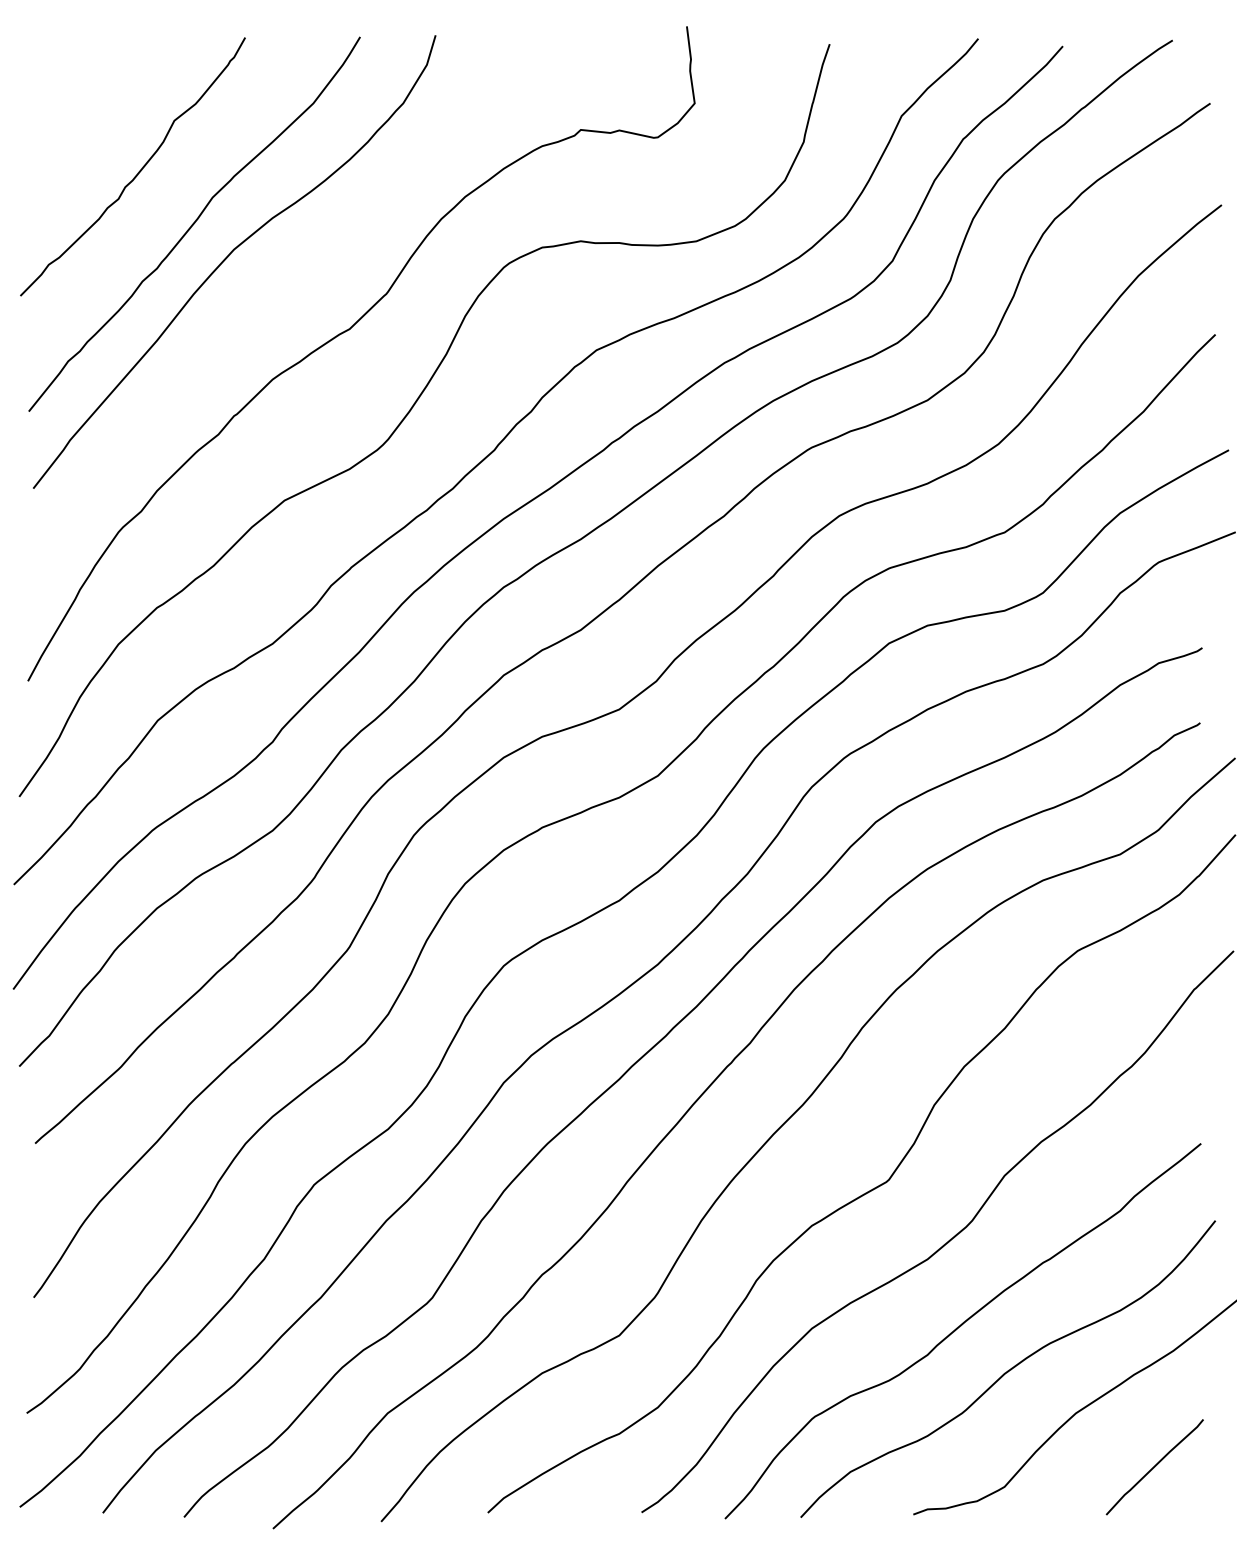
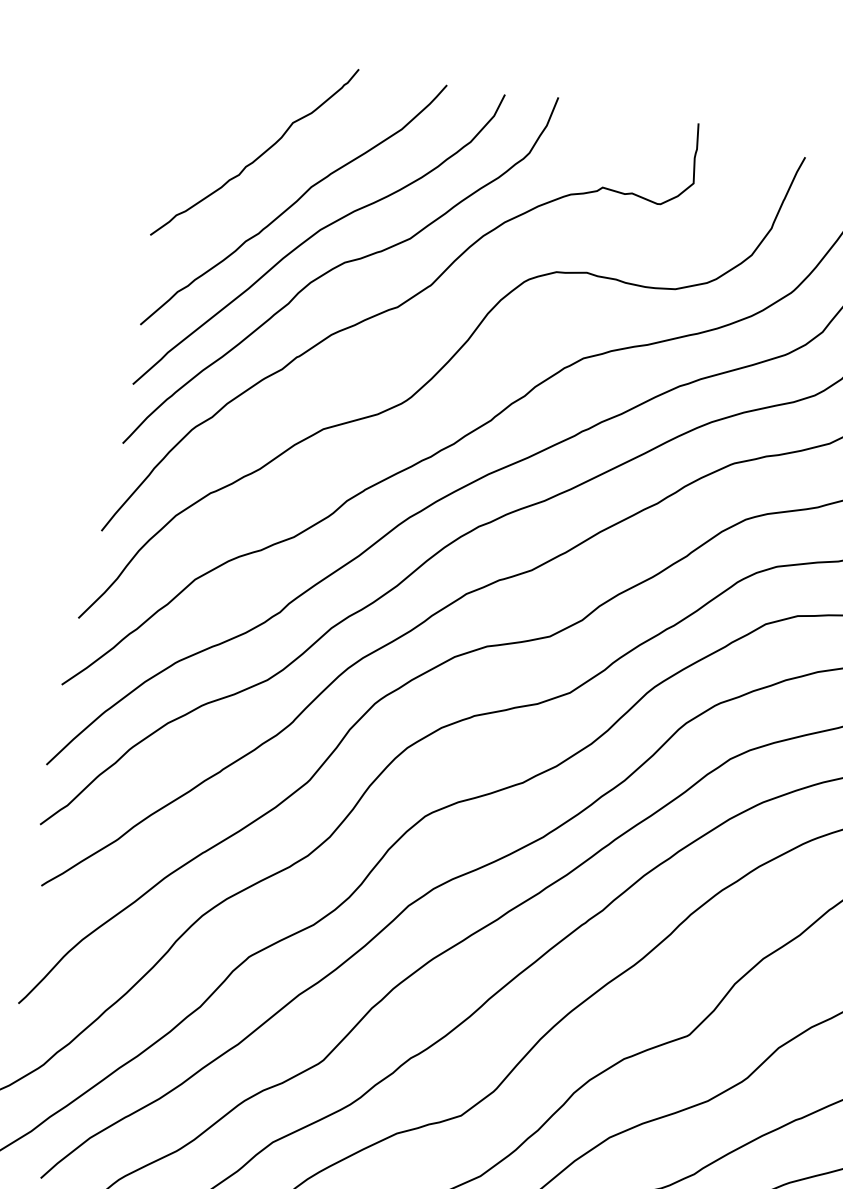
curve: (266, 291) -> (339, 266), added

